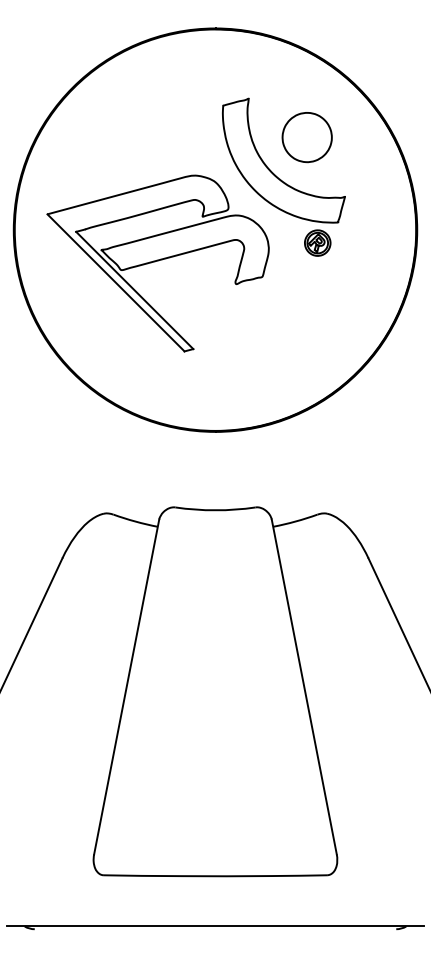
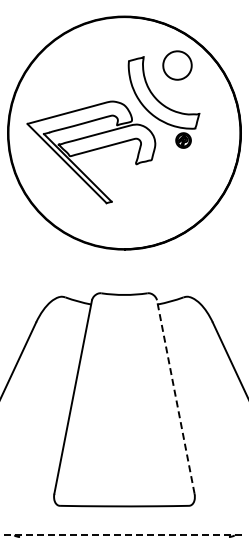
part: (307, 137) -> (177, 65), moved
line: (303, 687) -> (175, 397), solid -> dashed
line: (217, 926) -> (125, 535), solid -> dashed

